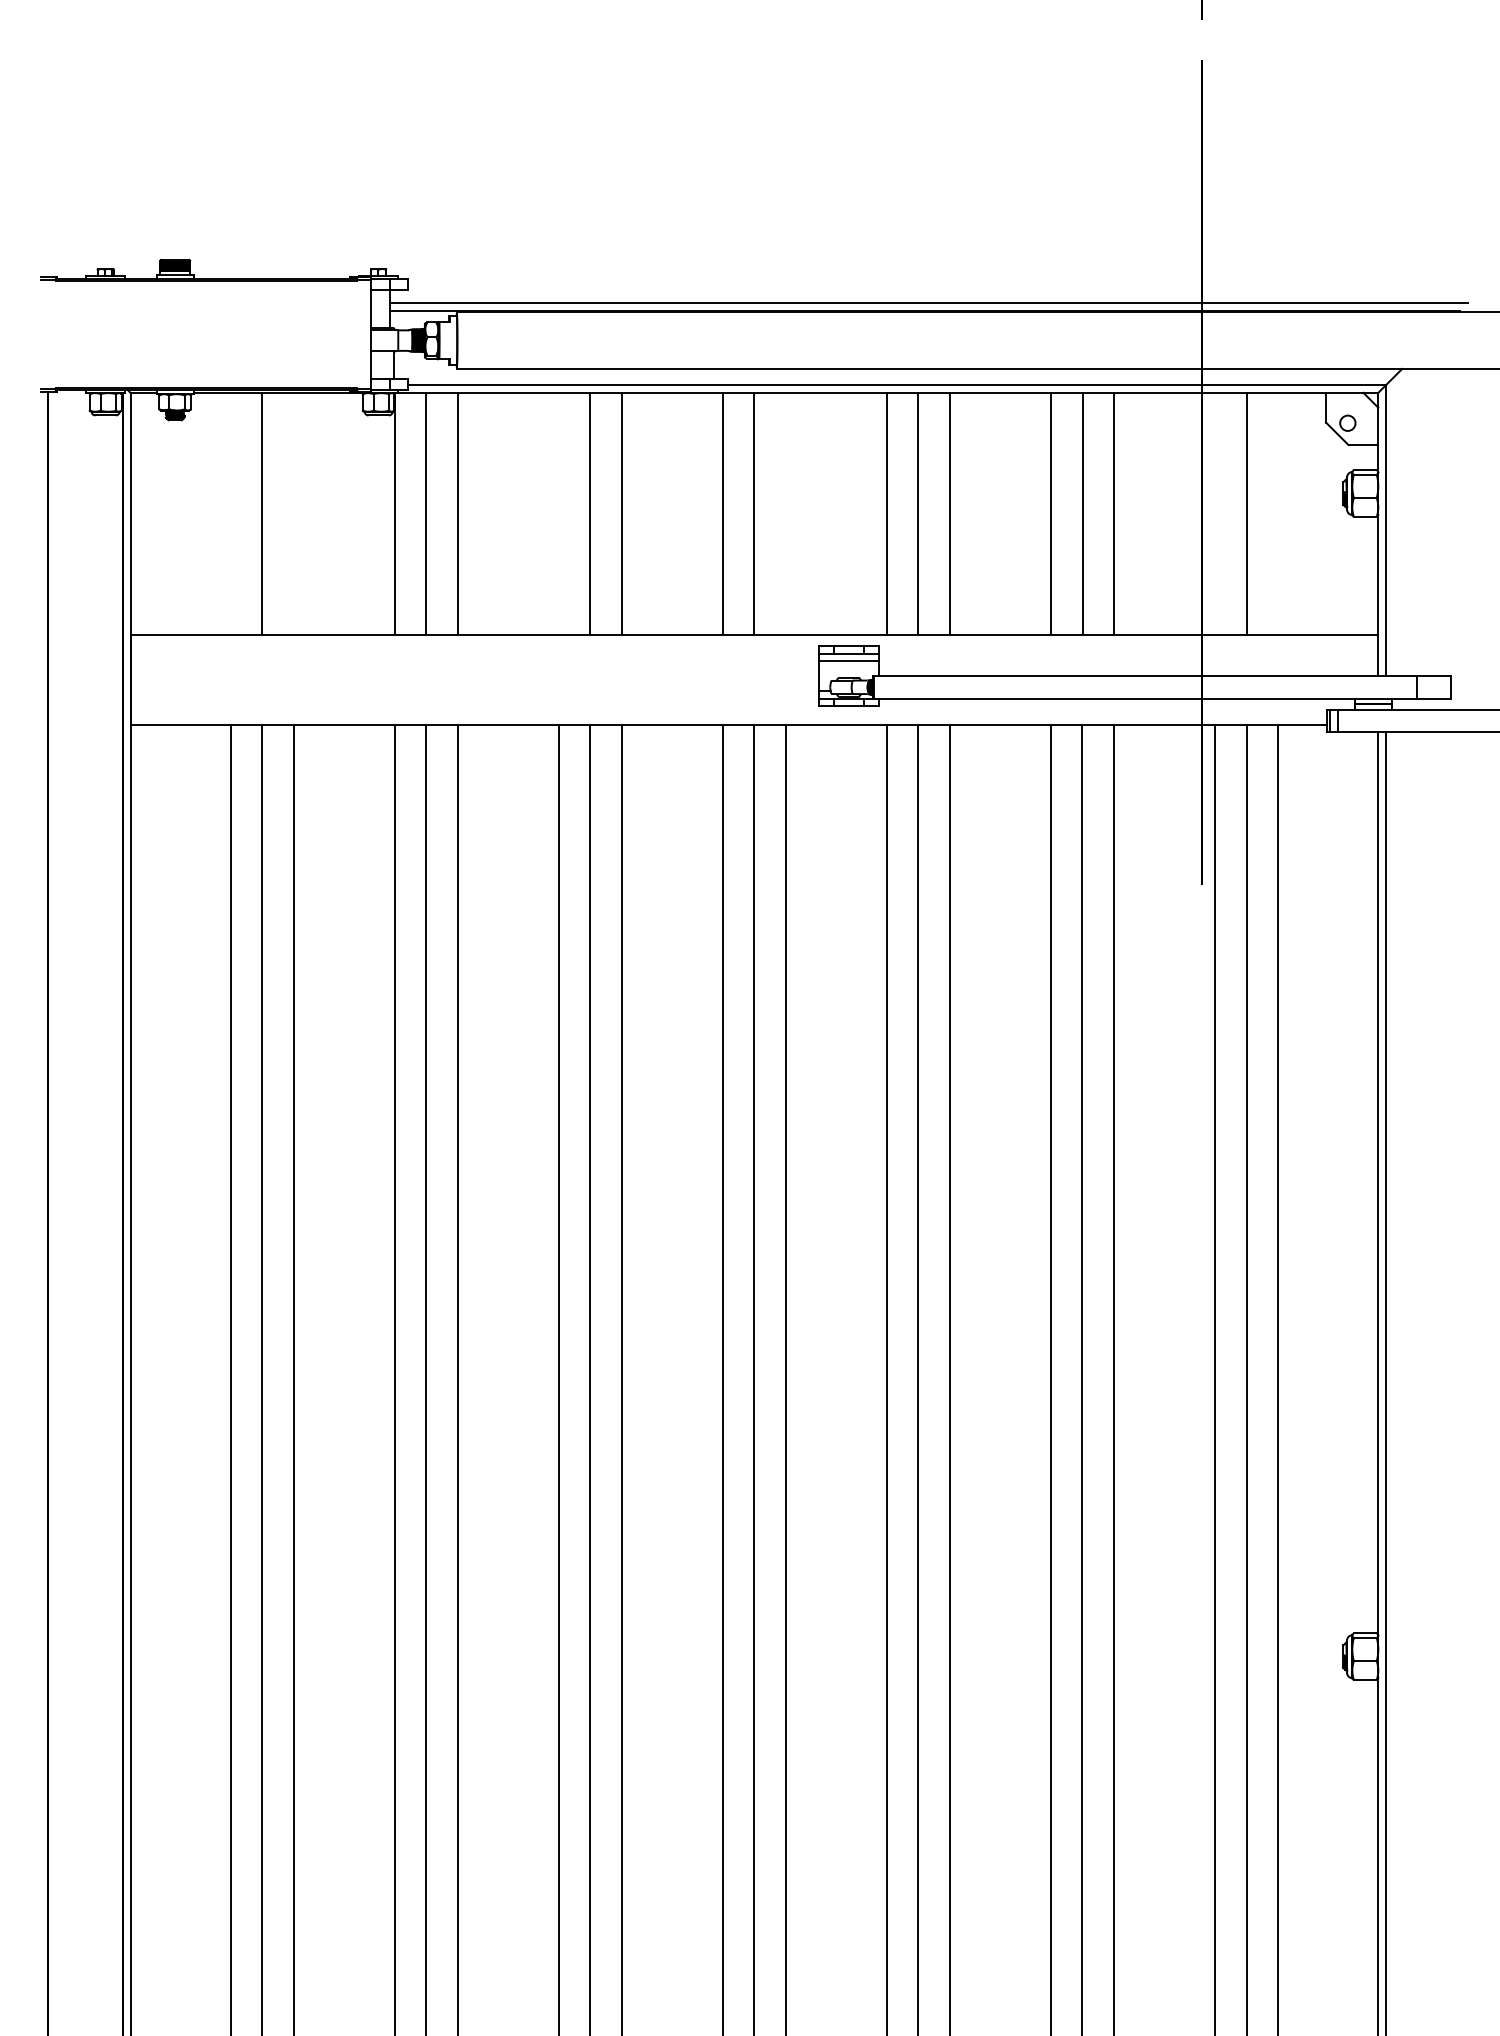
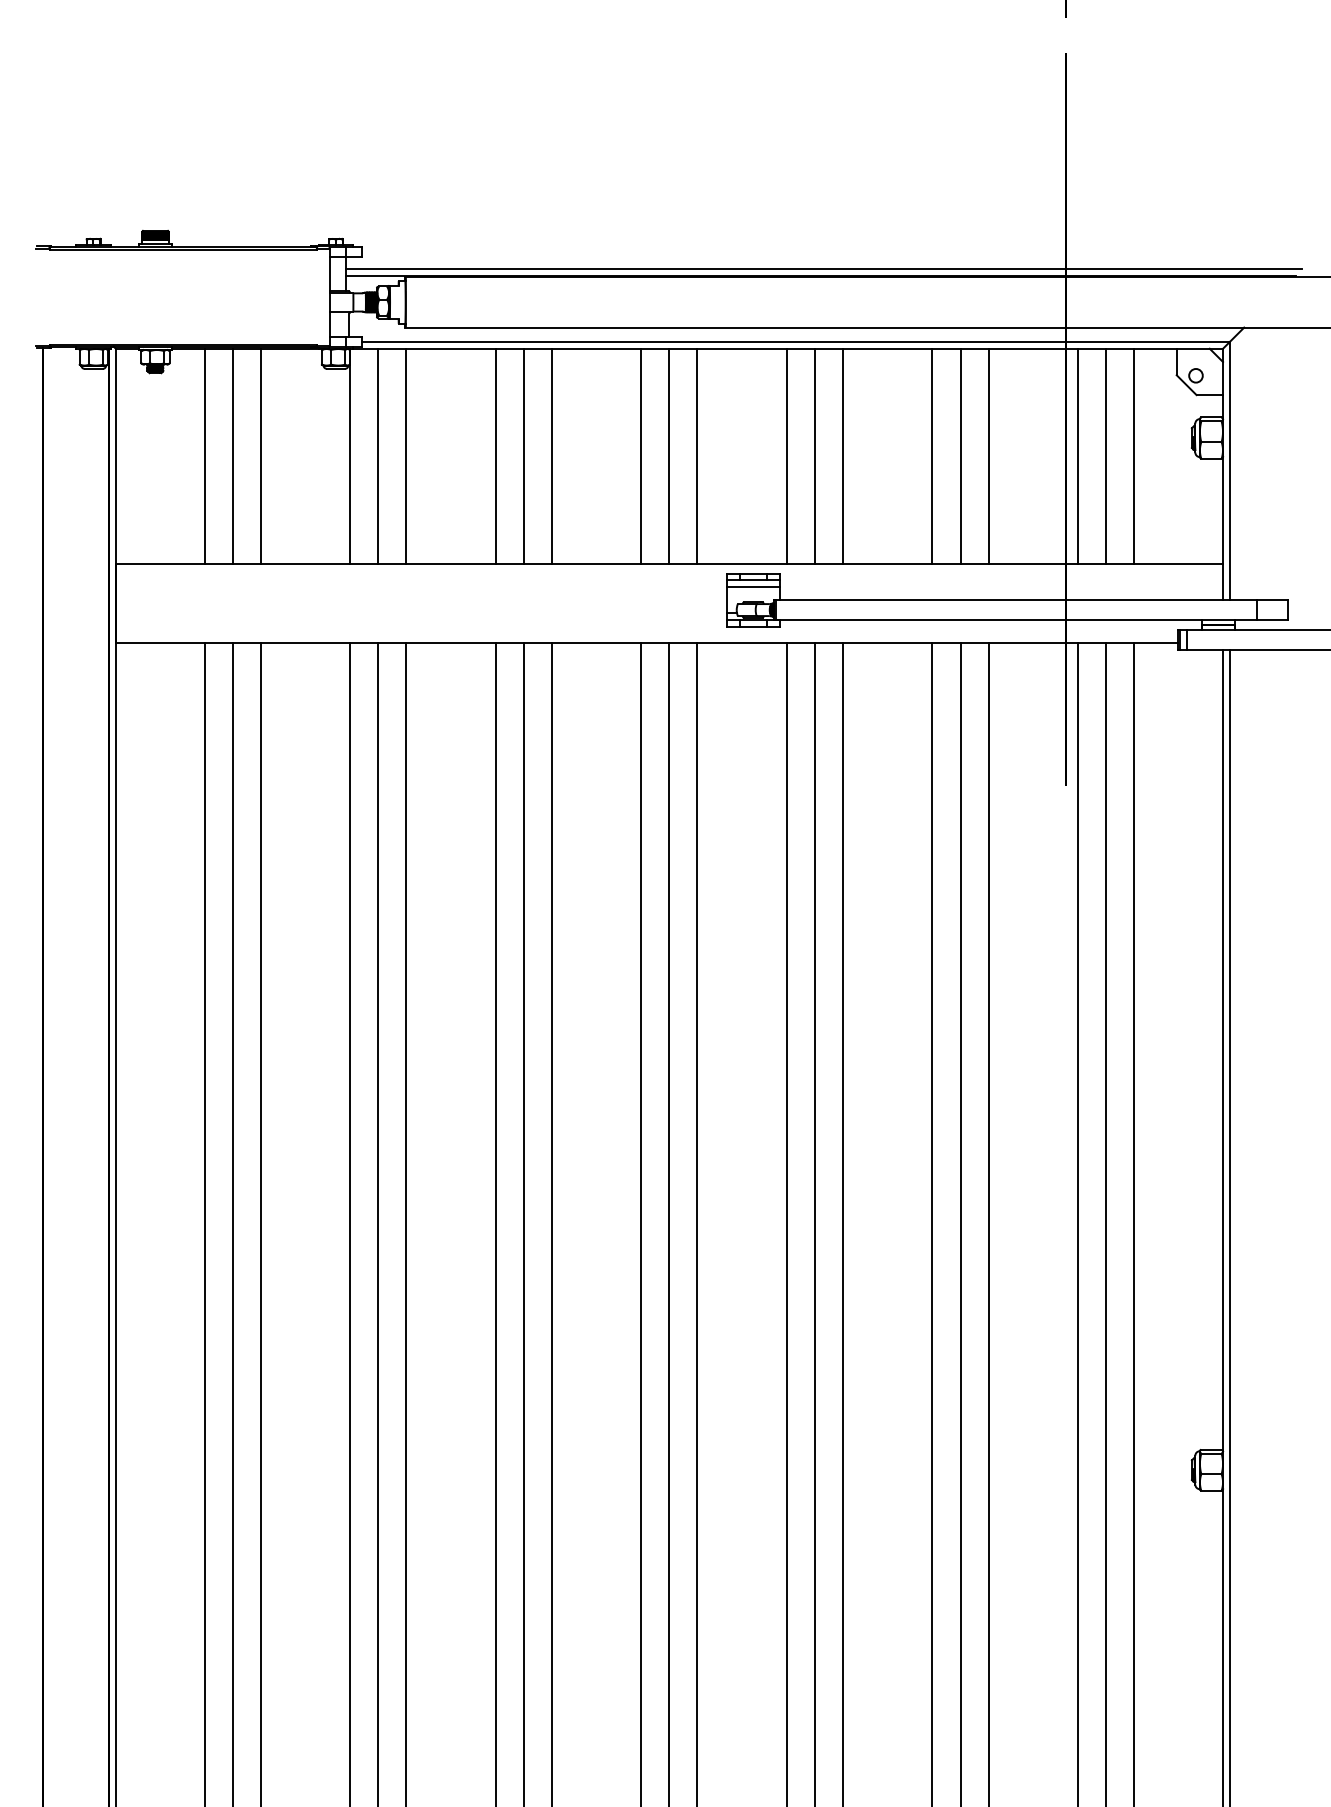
line: (230, 513) -> (204, 455), added
line: (293, 513) -> (260, 455), added
line: (558, 513) -> (495, 455), added
line: (786, 513) -> (697, 455), added
line: (1215, 513) -> (1078, 455), added
line: (1278, 513) -> (1134, 455), added

